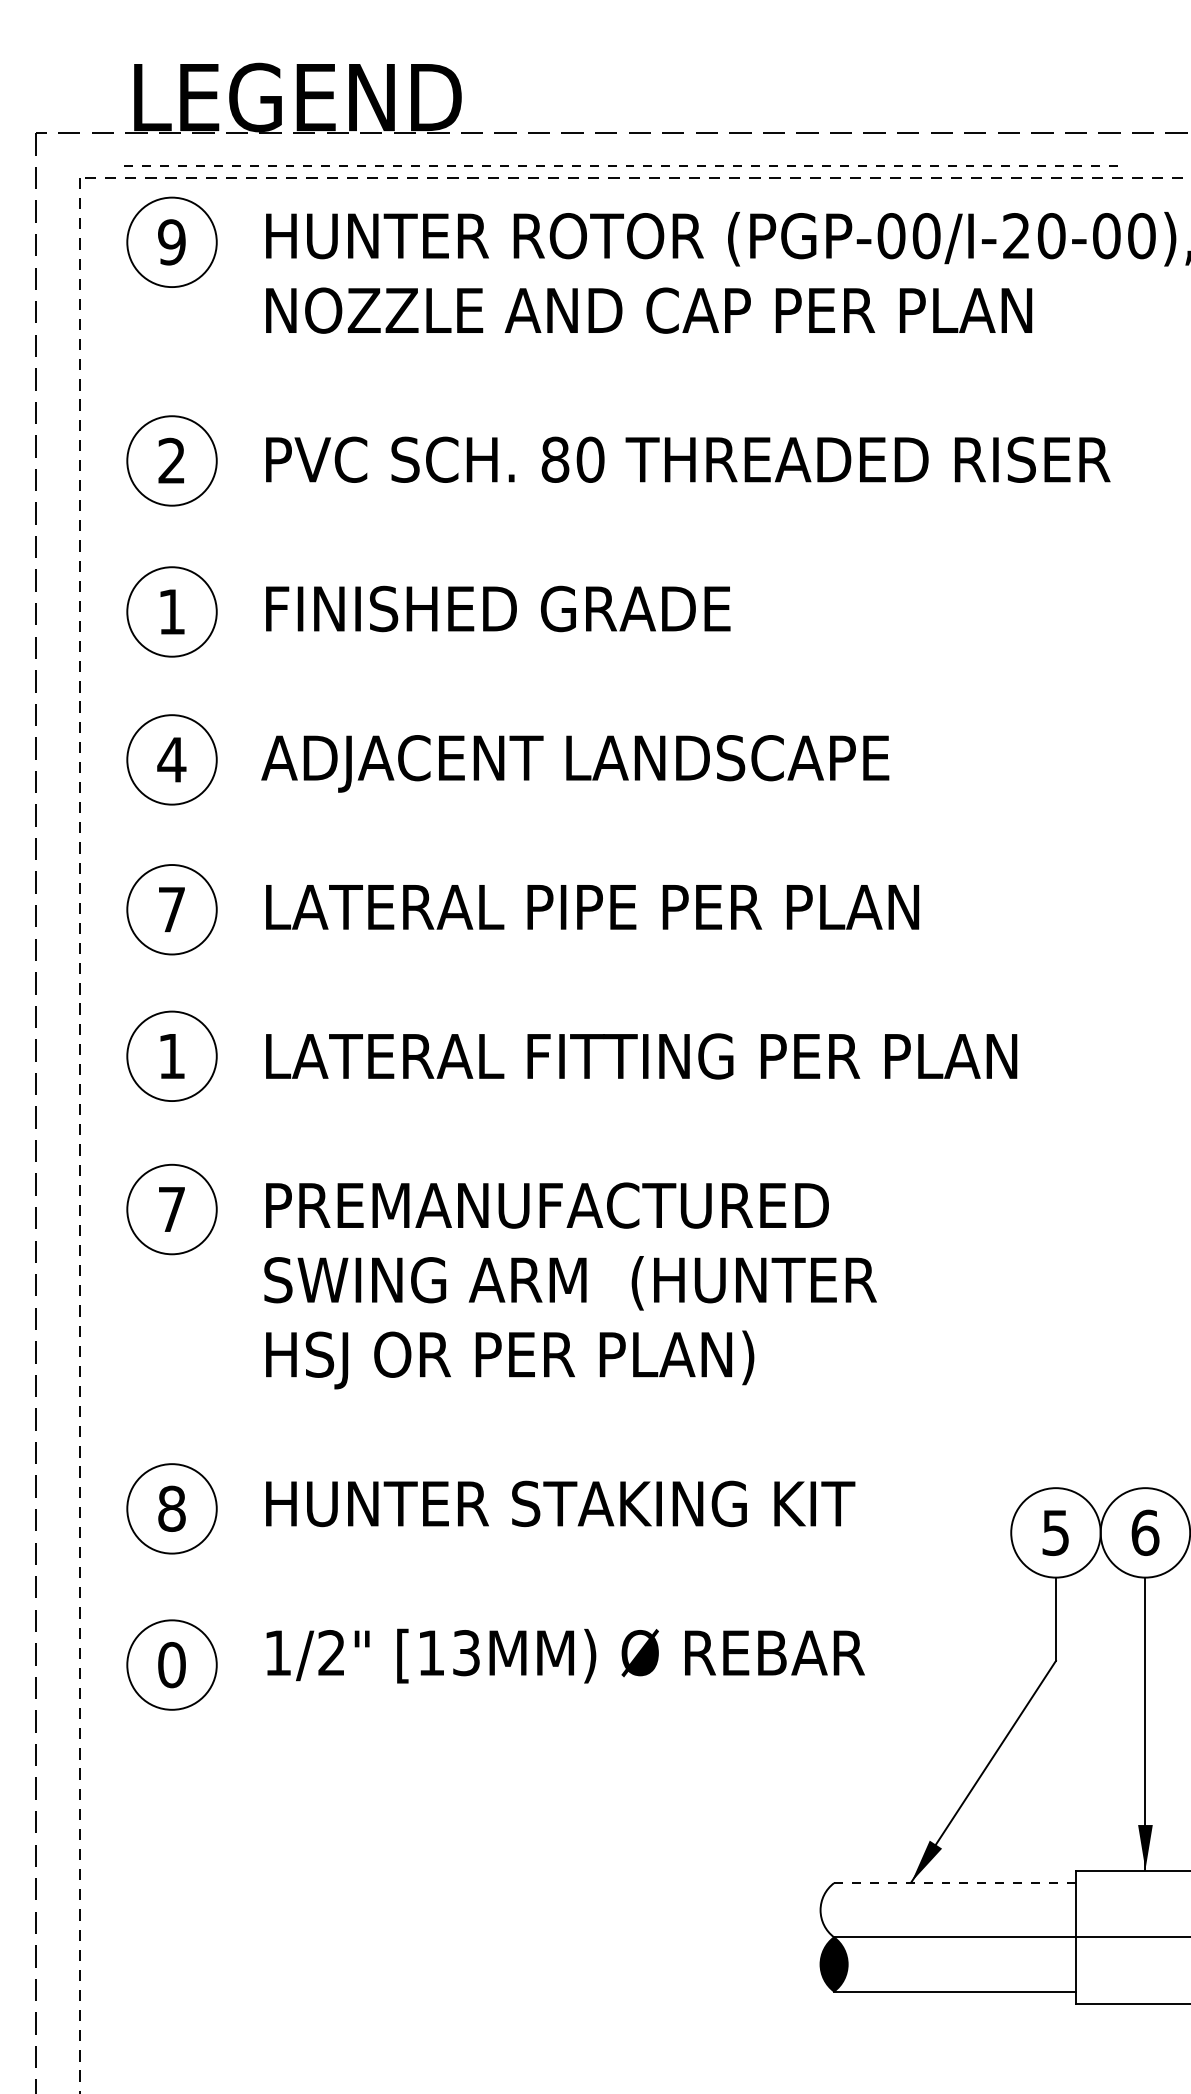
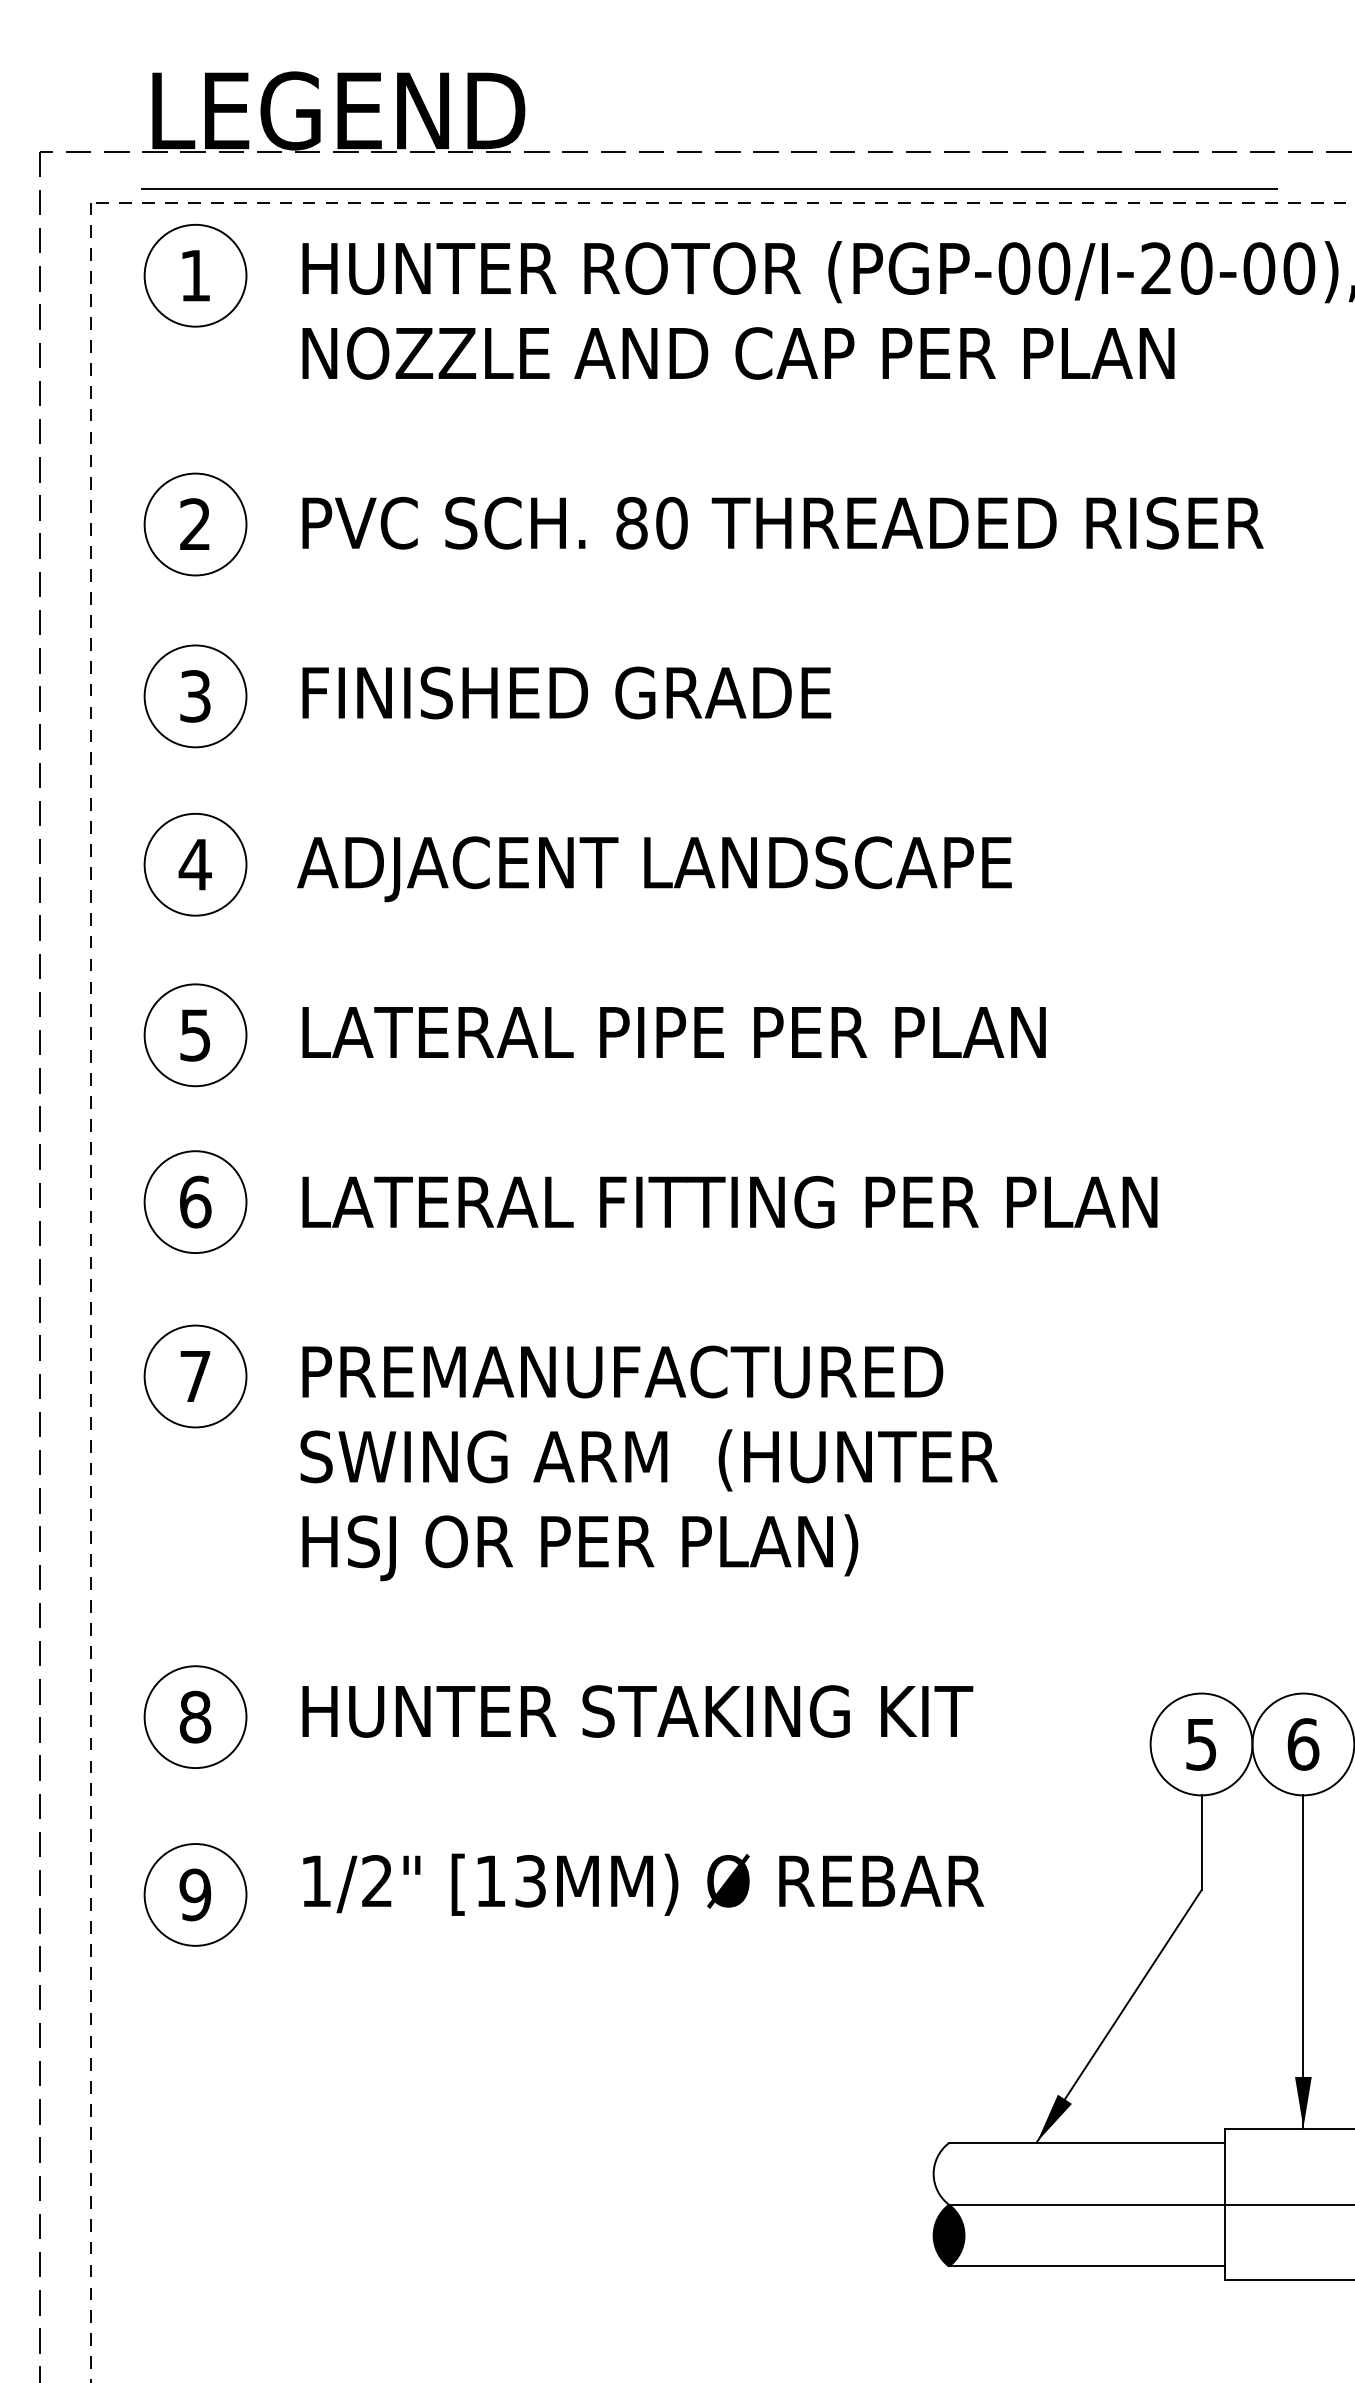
line: (624, 165) -> (710, 188), dashed -> solid
text: (171, 242) -> (194, 275), 9 -> 1
text: (171, 611) -> (194, 695), 1 -> 3
text: (171, 909) -> (194, 1035), 7 -> 5
text: (172, 1056) -> (196, 1202), 1 -> 6
text: (171, 1665) -> (194, 1895), 0 -> 9
line: (955, 1883) -> (1087, 2143), dashed -> solid

